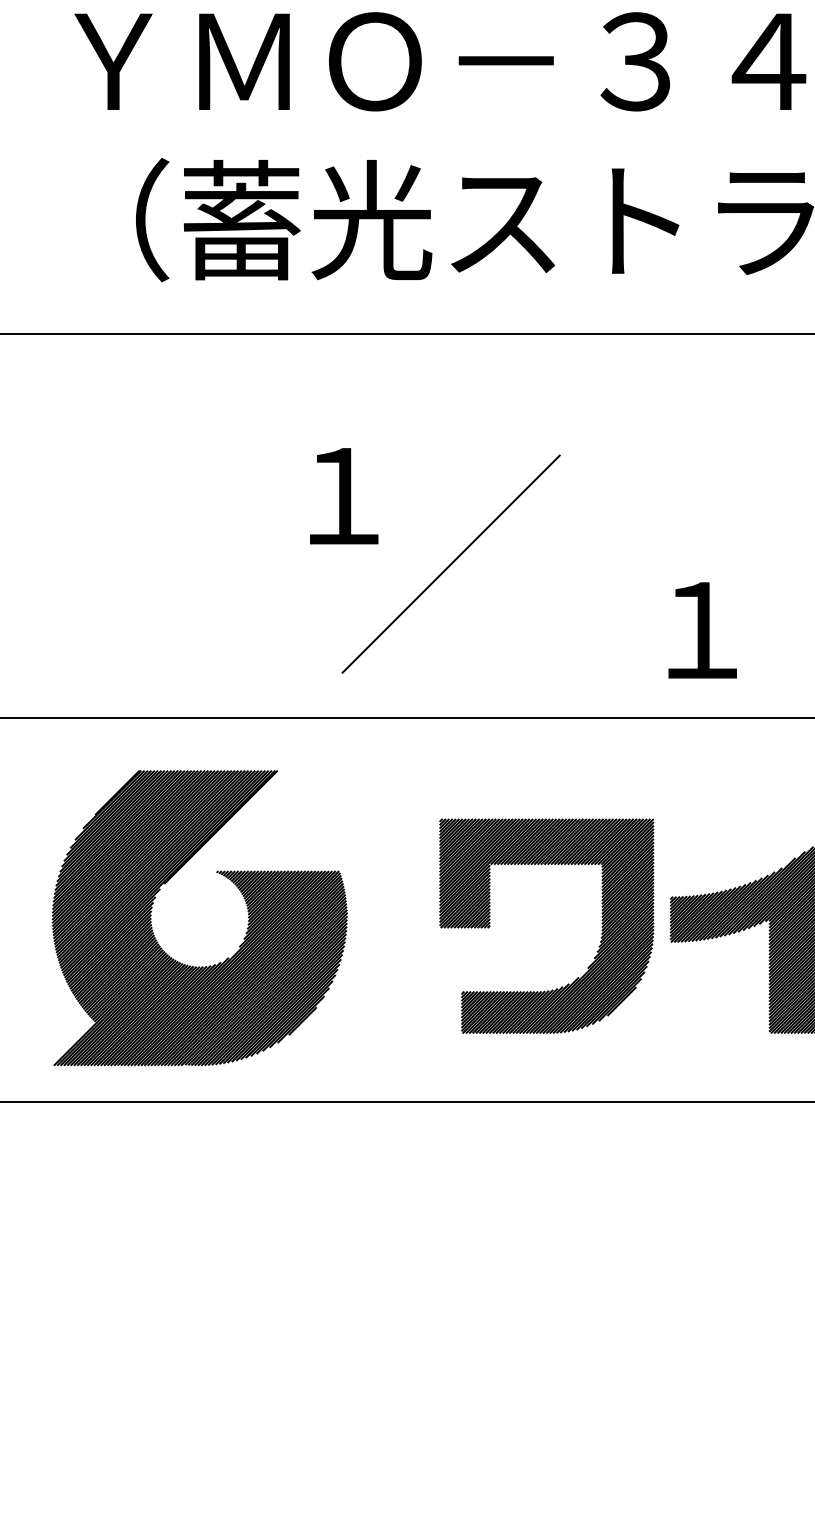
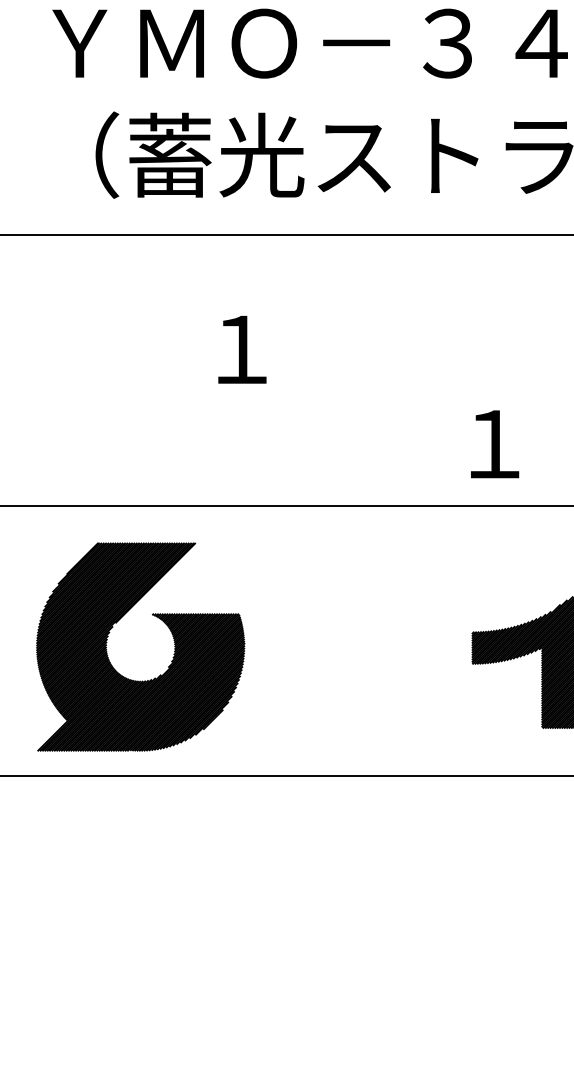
line: (450, 563) -> (317, 397), removed
part: (601, 925) -> (423, 652), removed

